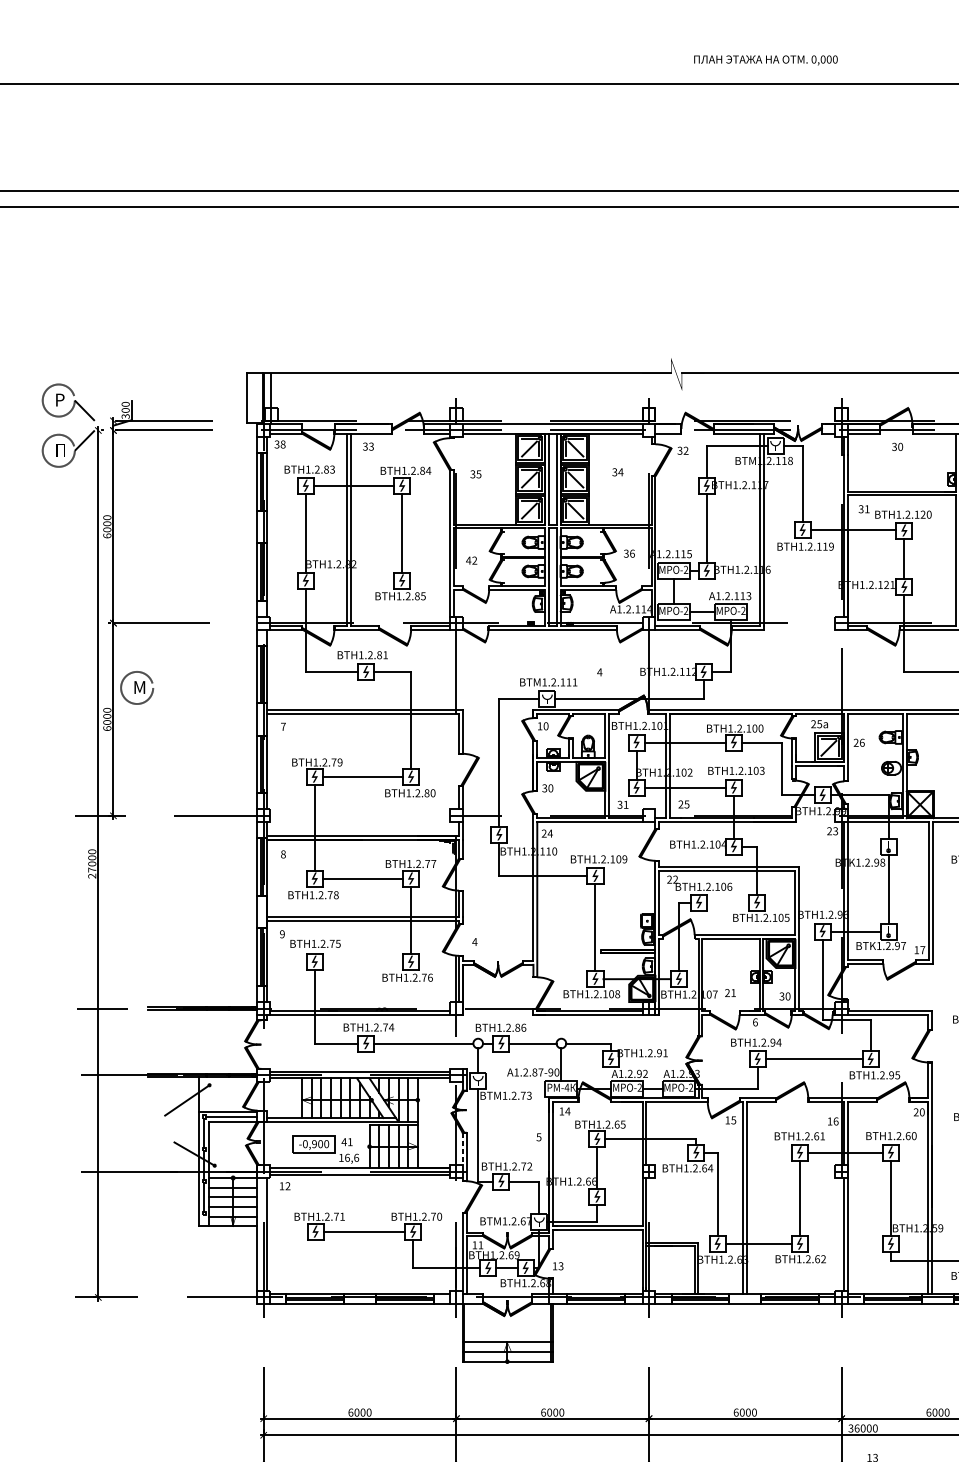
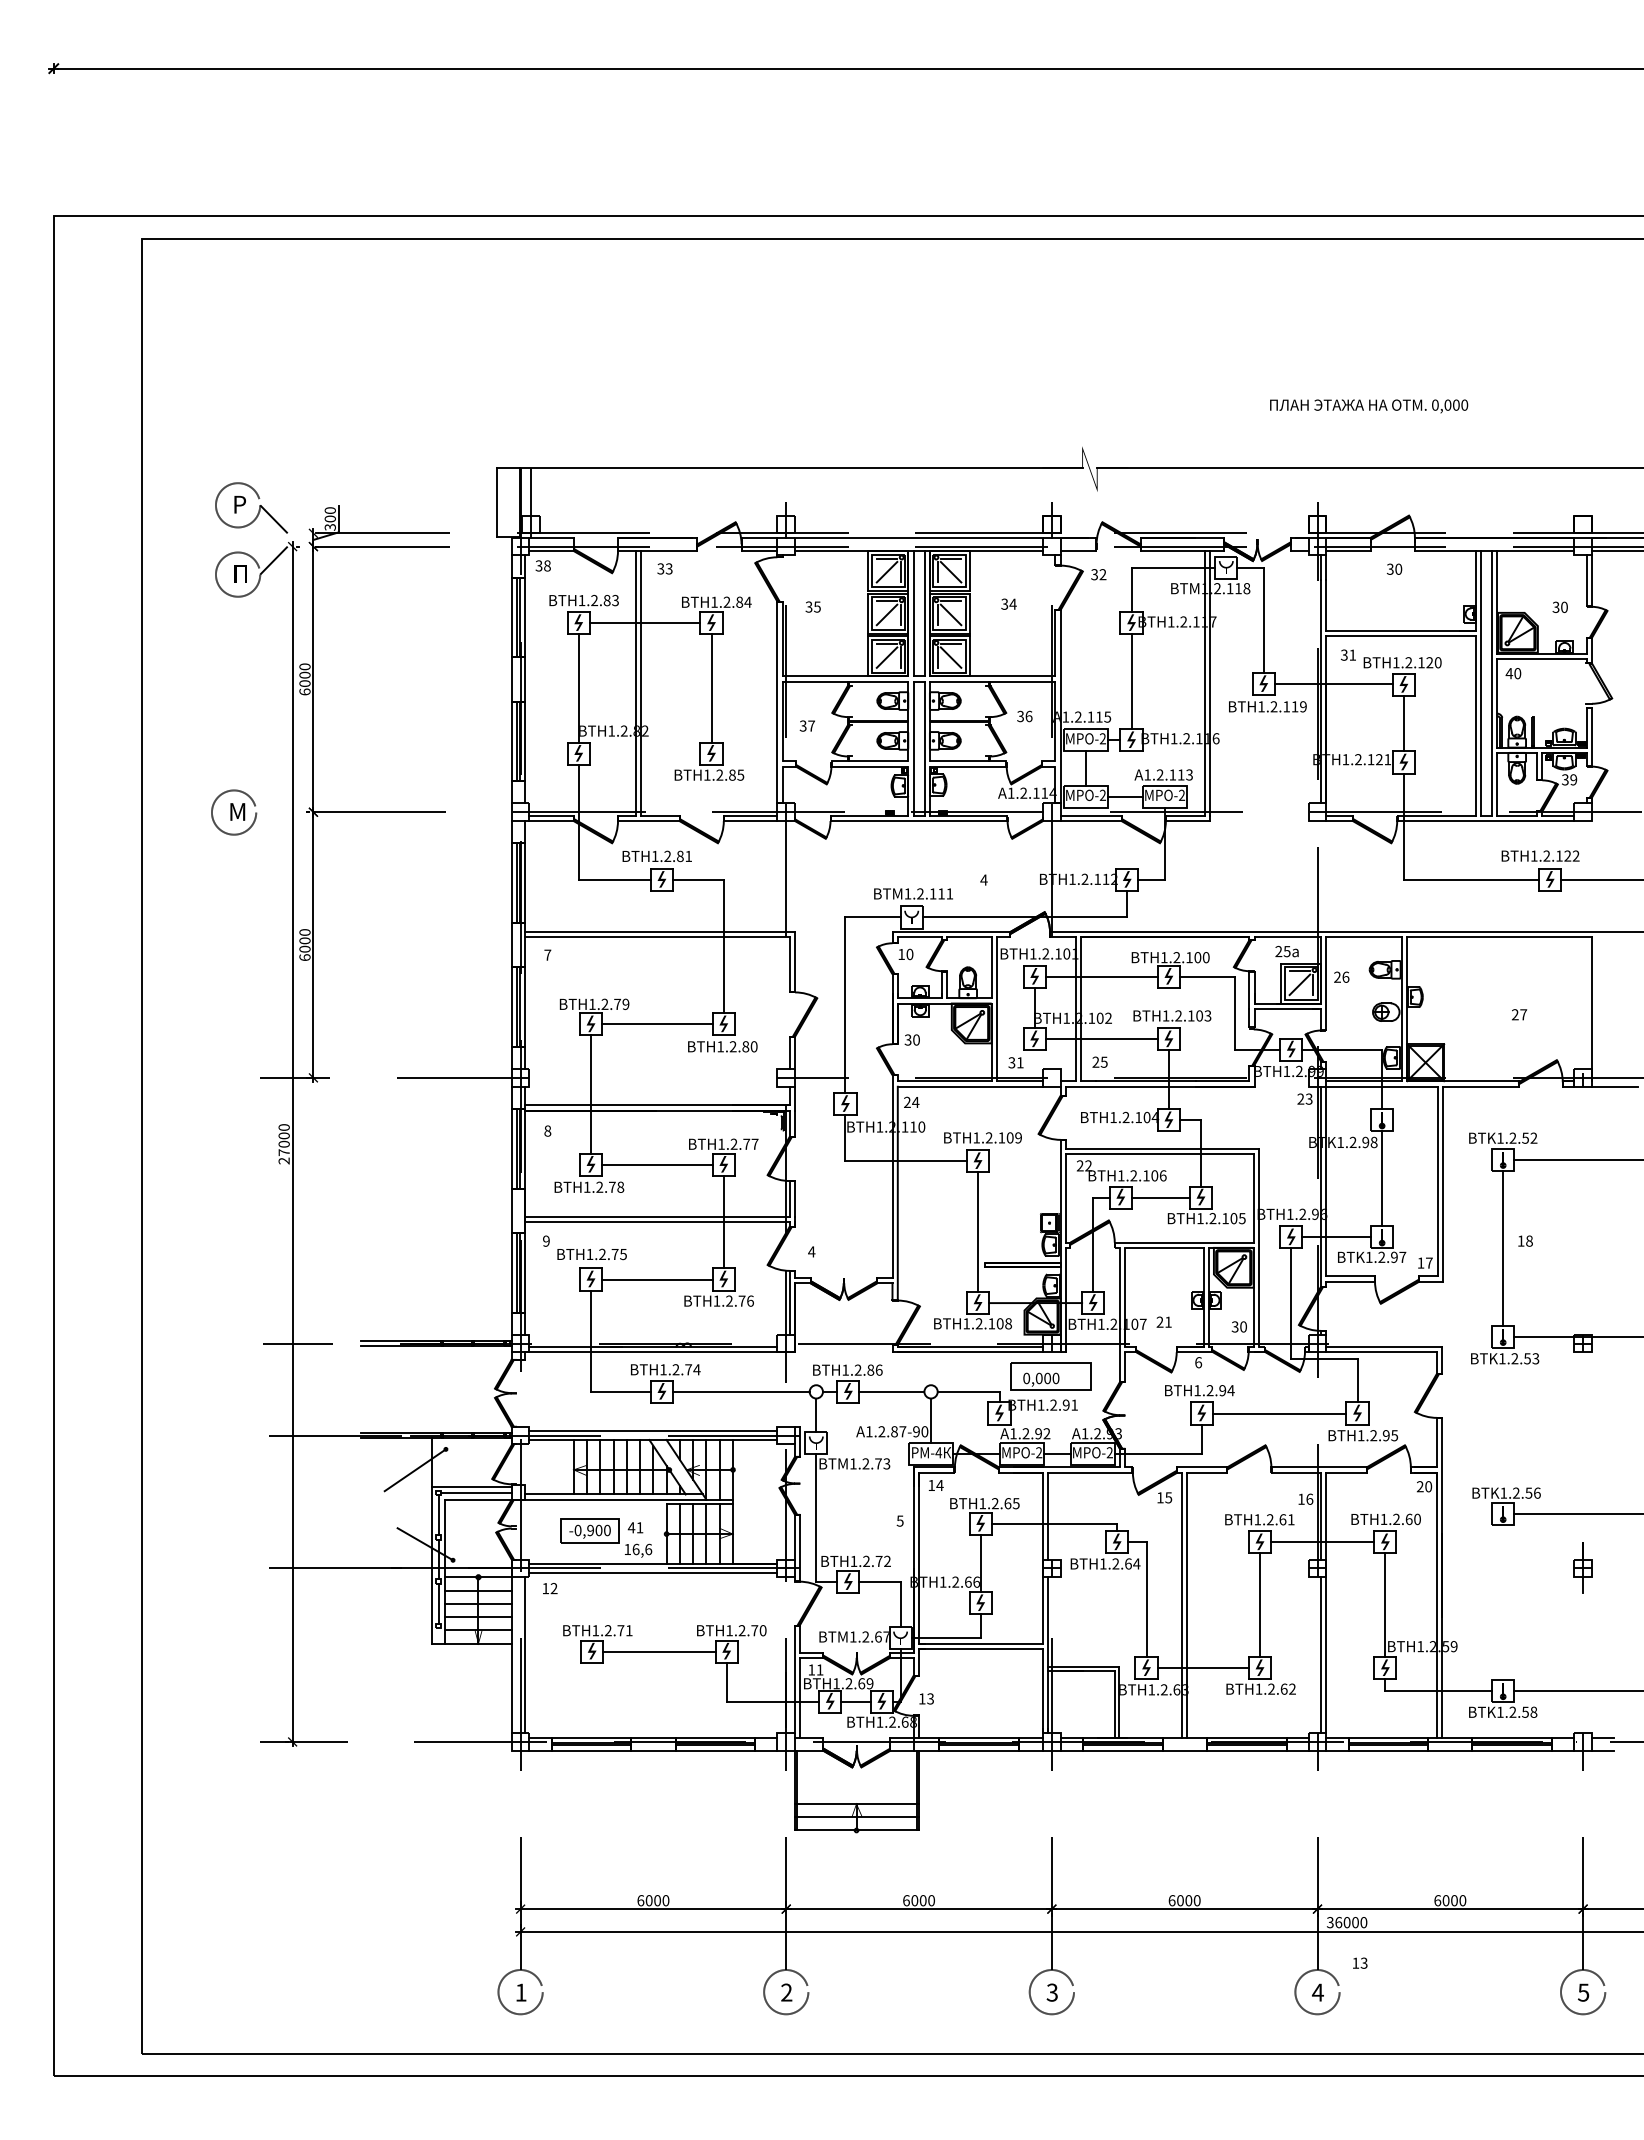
text: (766, 60) -> (1369, 406), moved
text: (471, 560) -> (806, 725), 42 -> 37
part: (137, 687) -> (234, 812), moved
line: (727, 902) -> (1160, 1197), added
line: (362, 962) -> (657, 1279), added
part: (648, 1032) -> (1050, 1376), added
line: (463, 1149) -> (795, 1537), dashed -> solid

